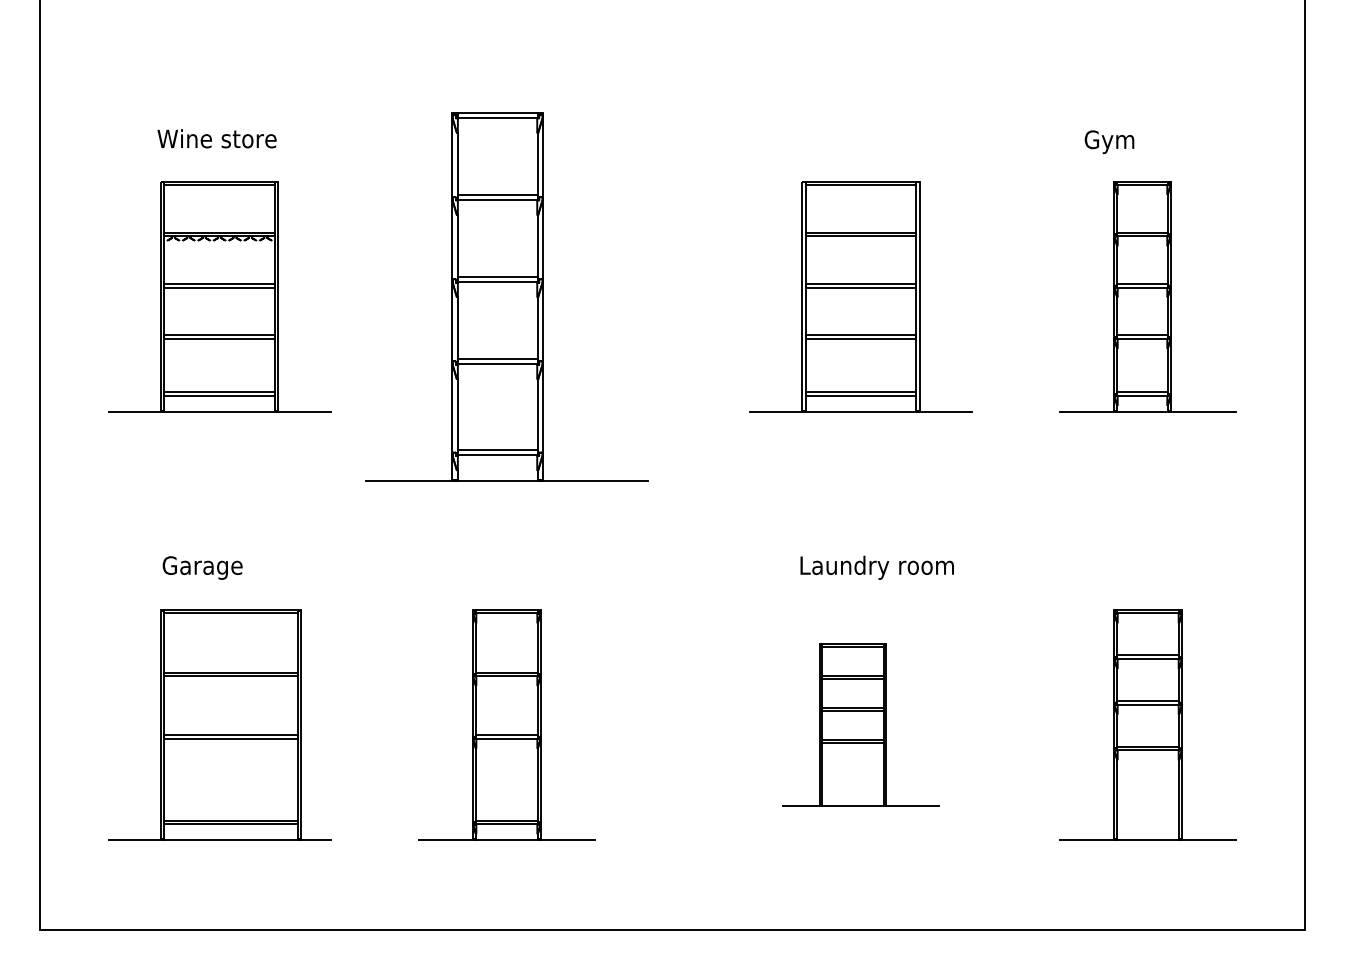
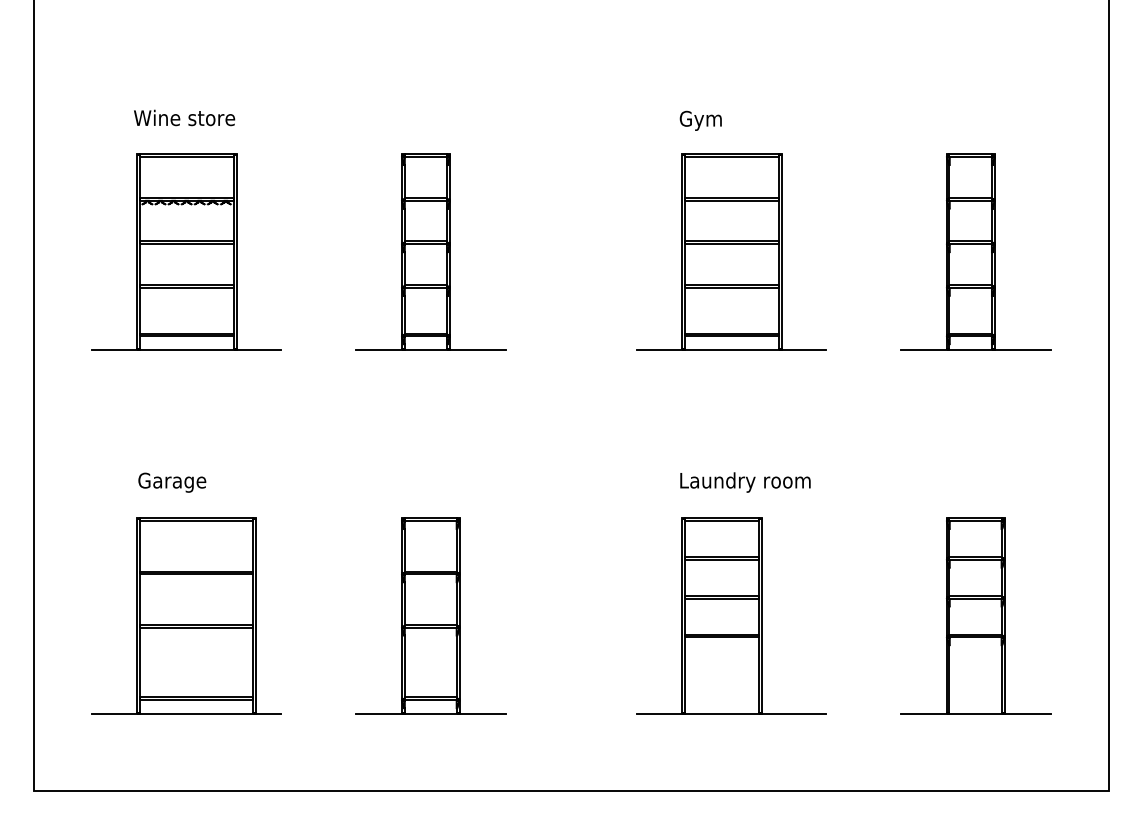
text: (1109, 141) -> (700, 120), moved
part: (506, 295) -> (430, 251), size x0.62
part: (860, 724) -> (731, 615), size x1.43

